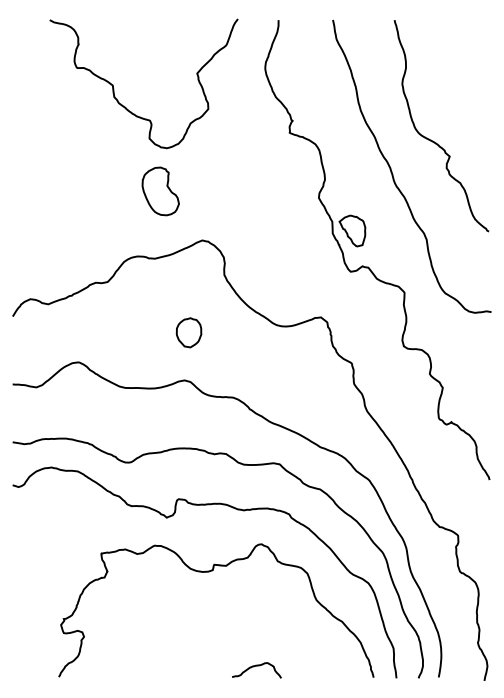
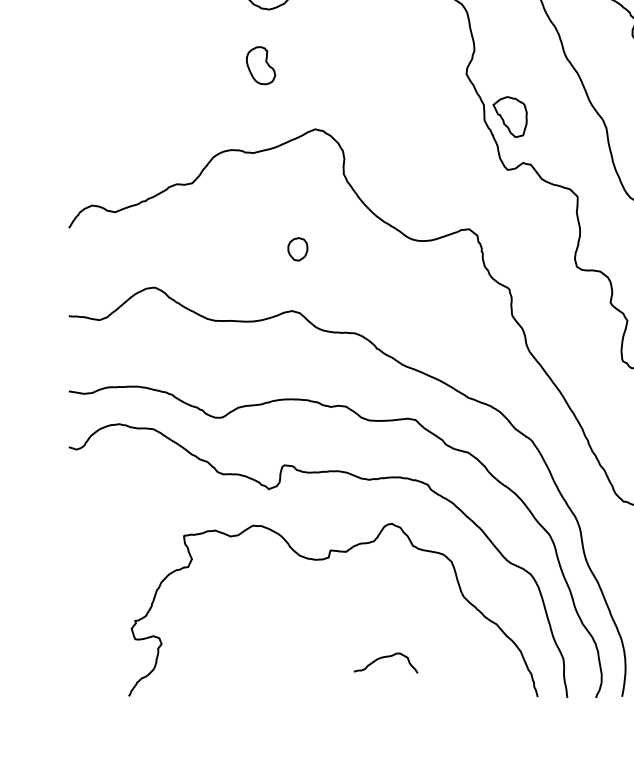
part: (160, 191) -> (260, 65), size x0.6
part: (188, 332) -> (297, 248), size x0.6
curve: (256, 666) -> (385, 657), moved

